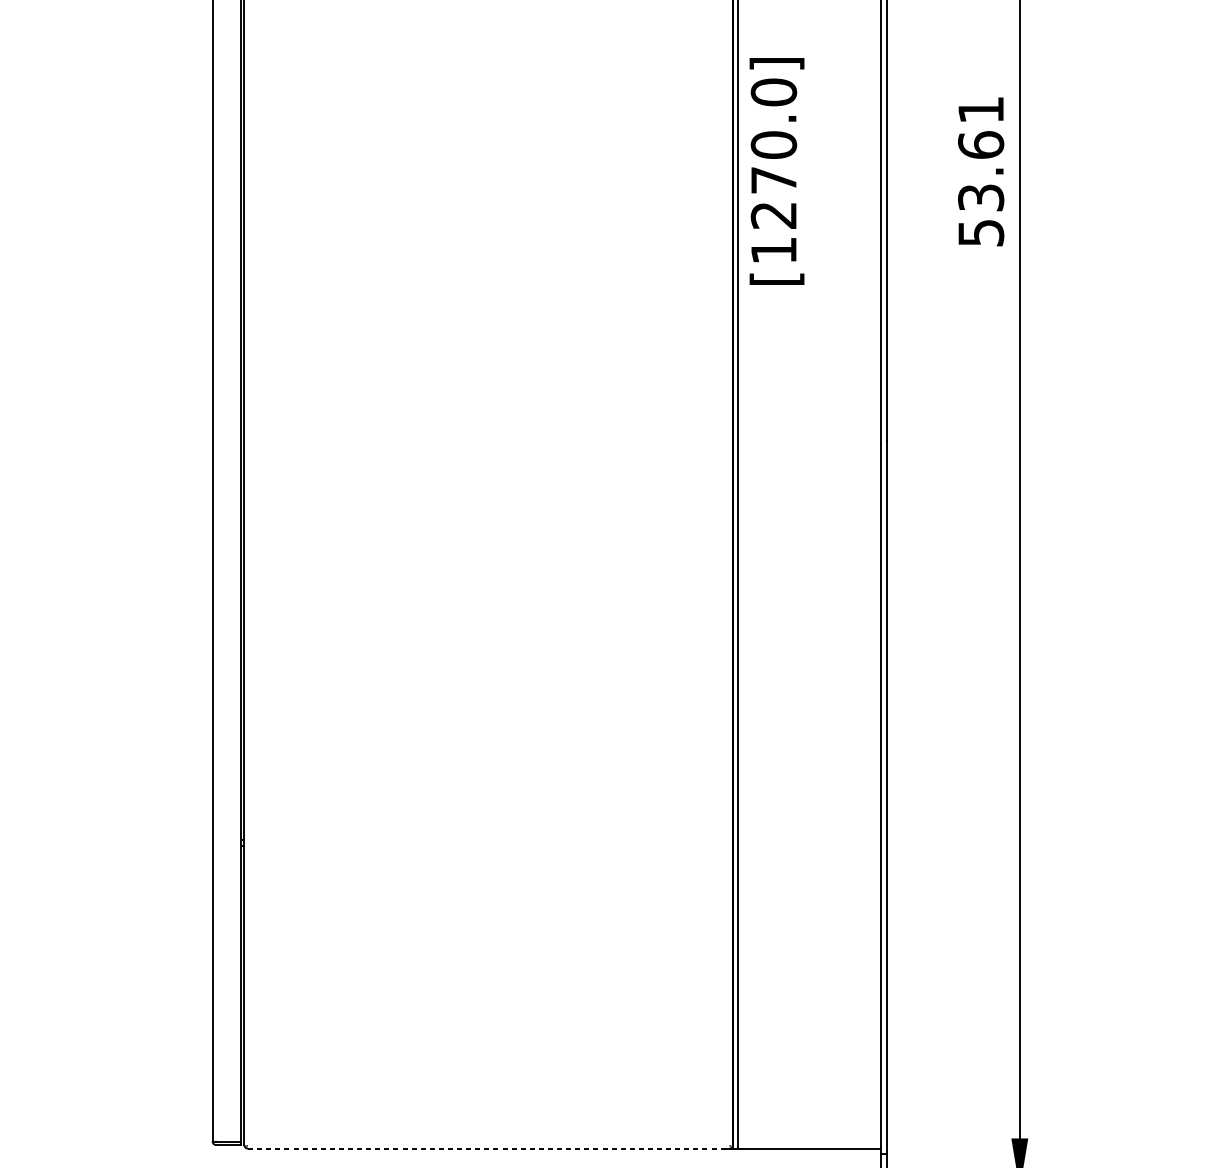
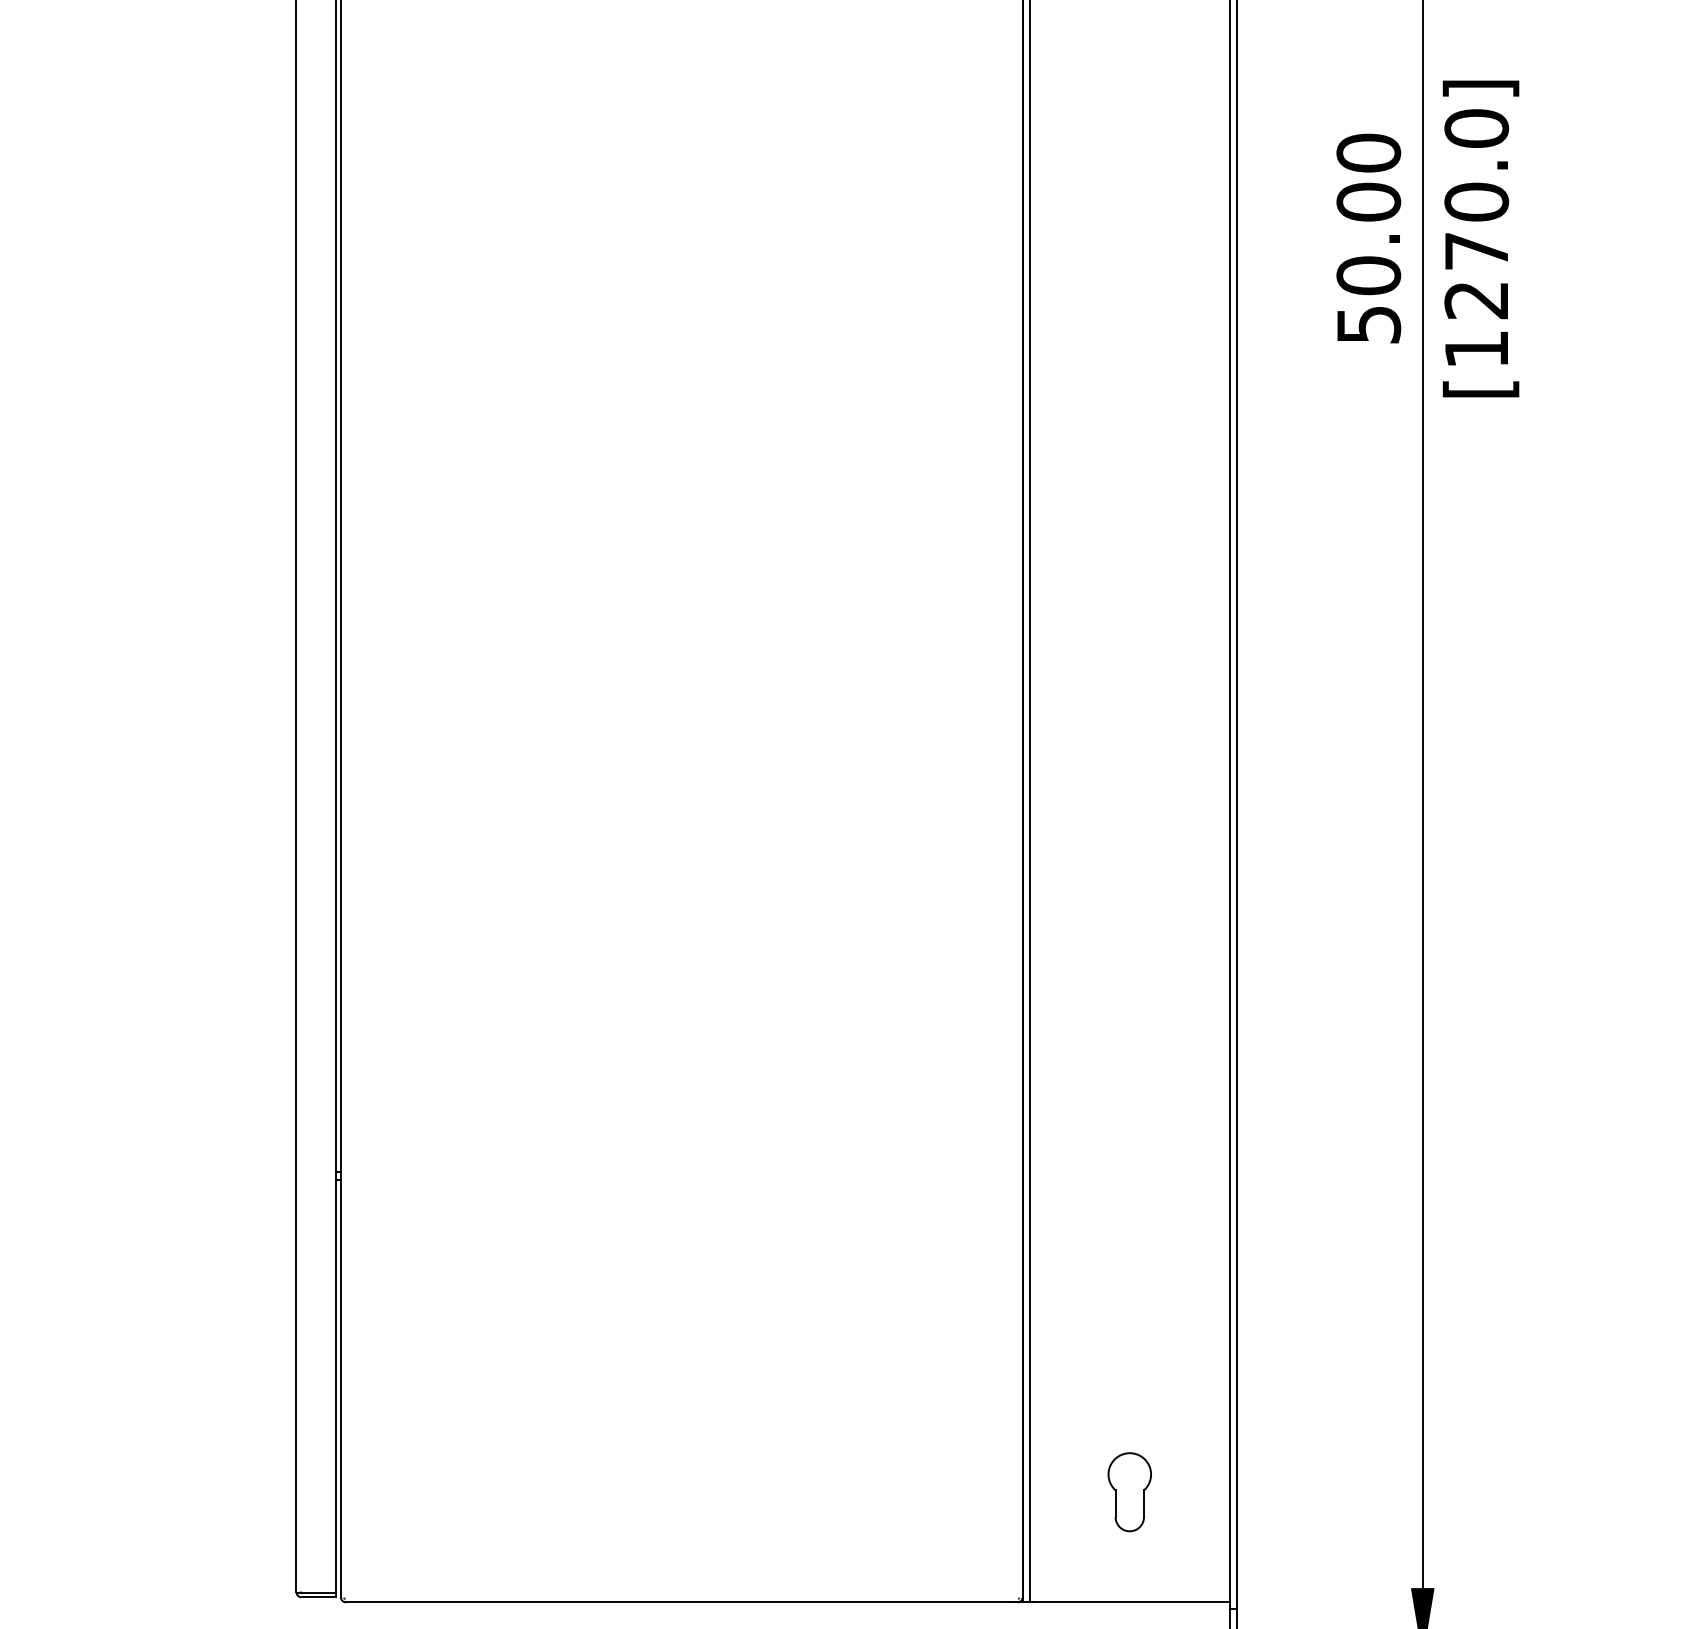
text: (980, 153) -> (1368, 214), 53.61 -> 50.00
text: (776, 171) -> (1480, 238), moved
part: (809, 1069) -> (1129, 1492), added
line: (488, 1148) -> (681, 1602), dashed -> solid

